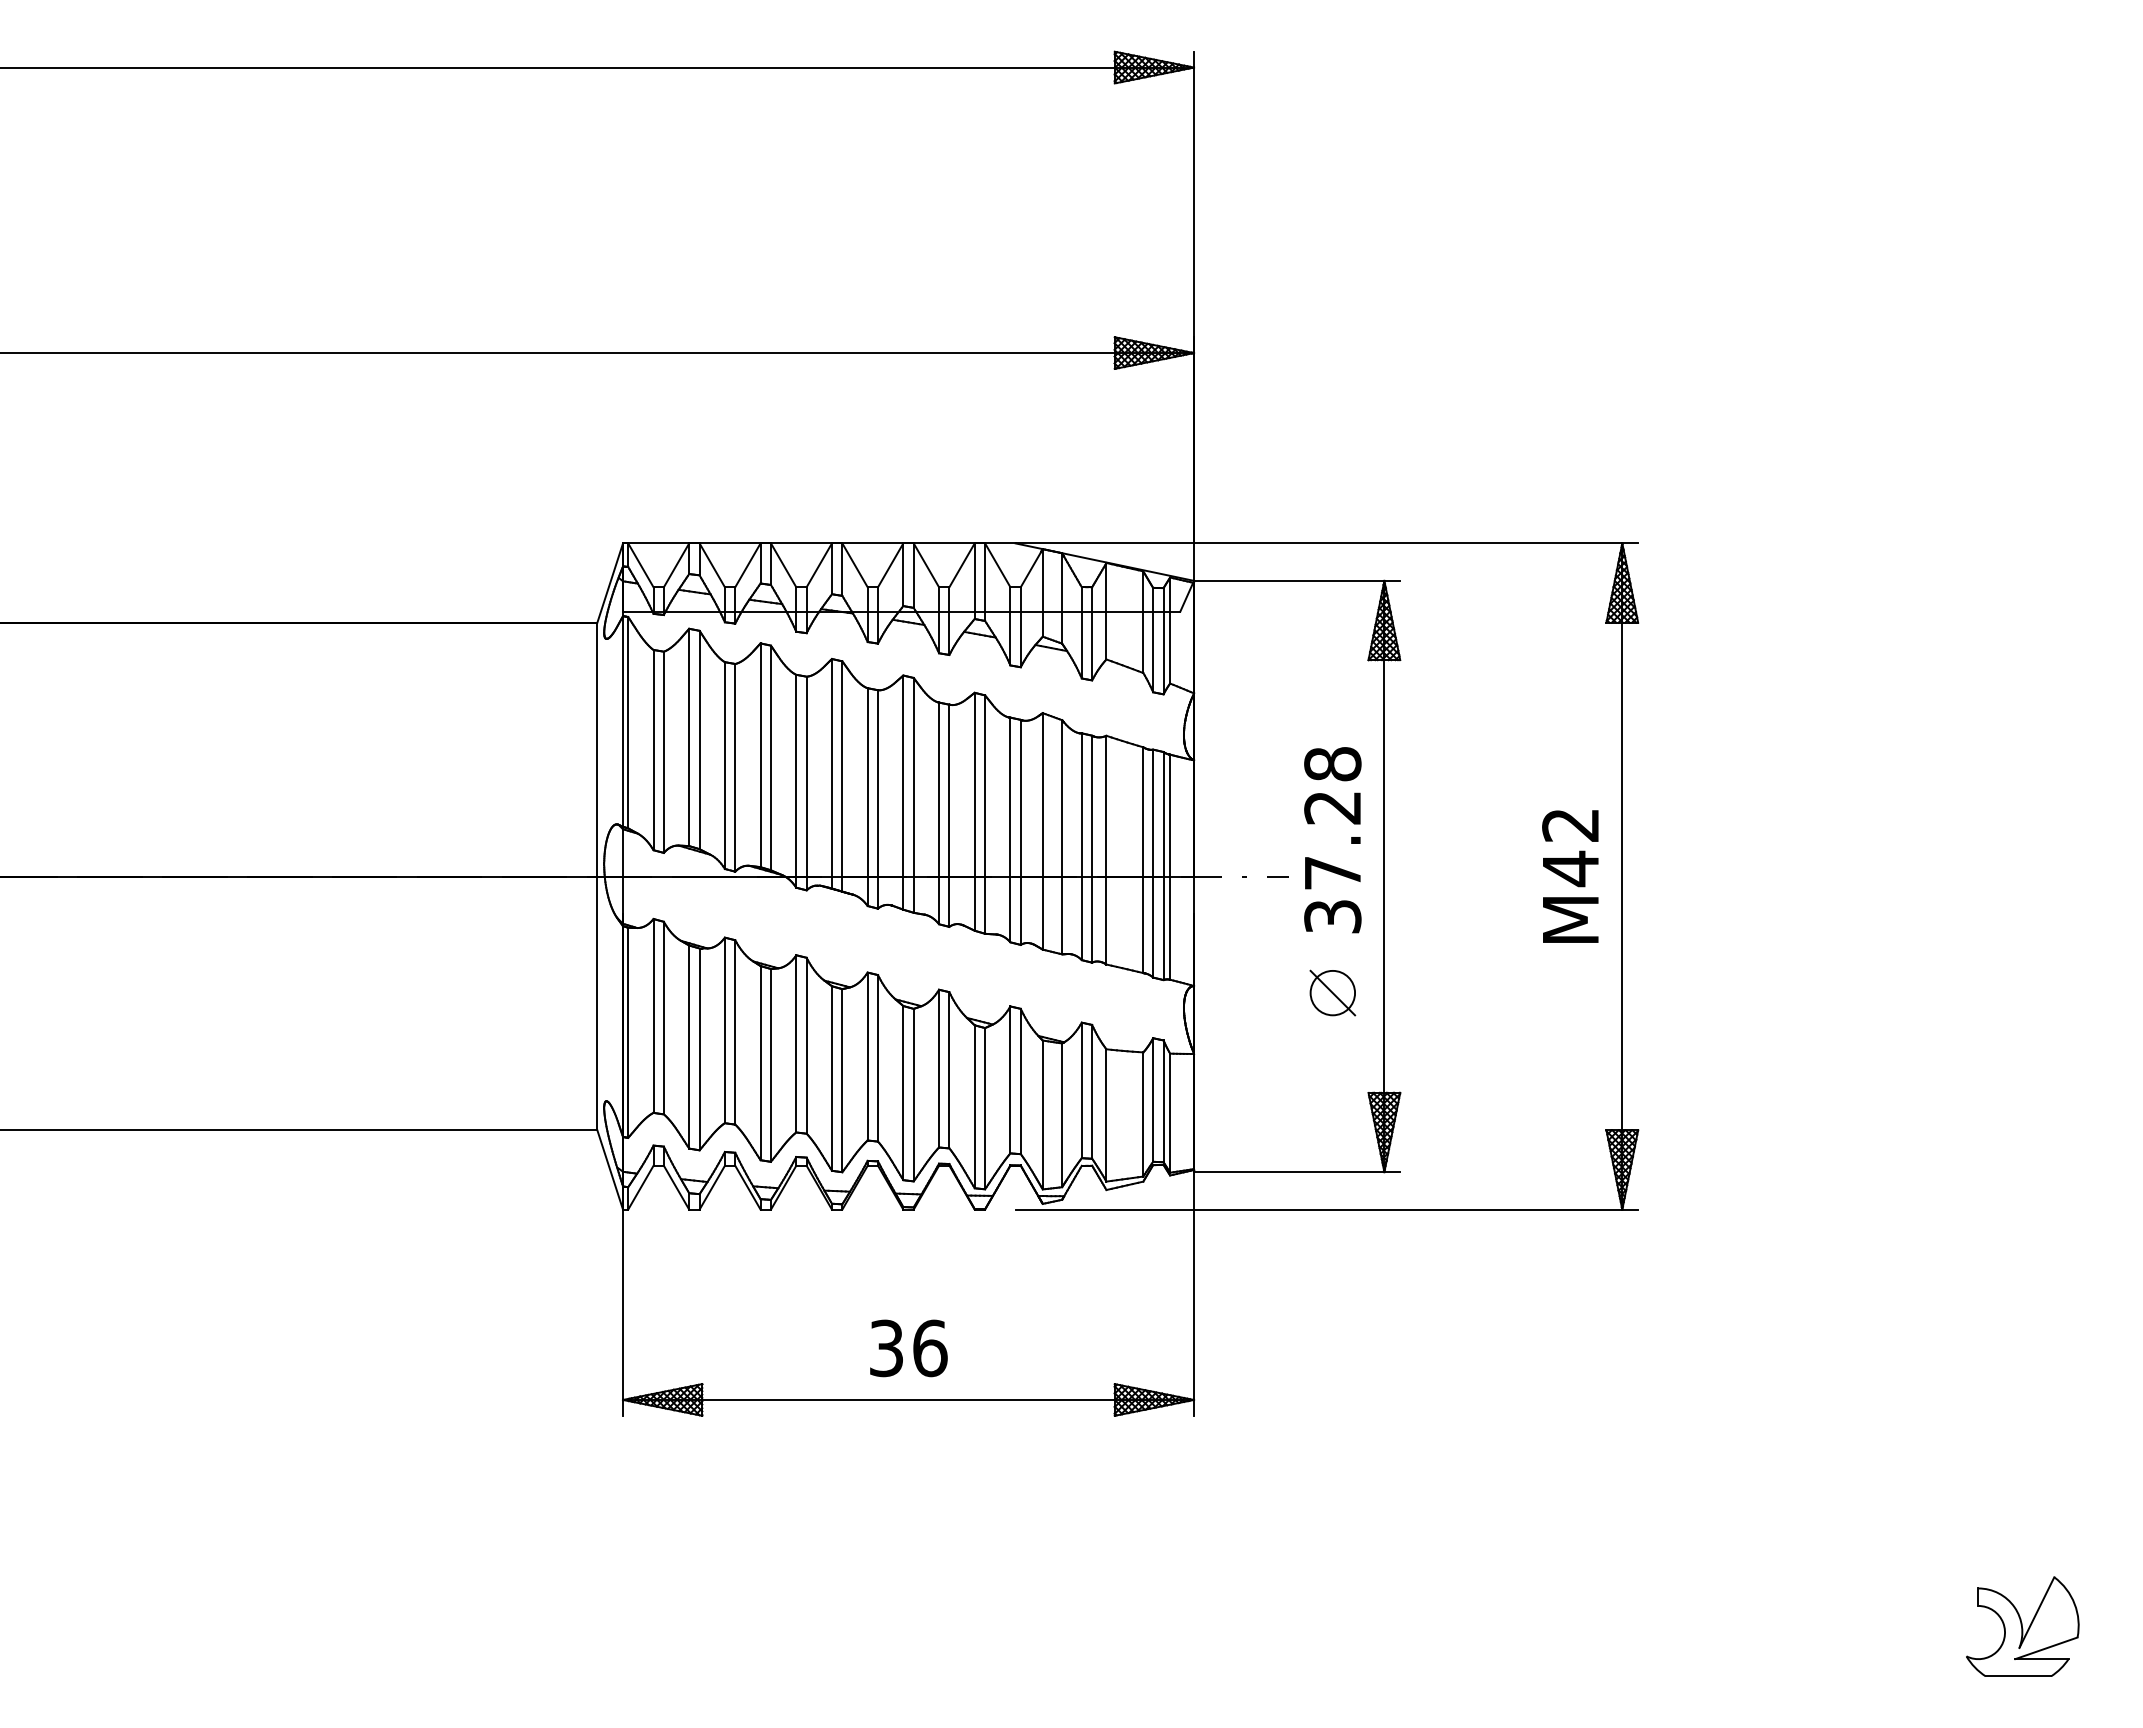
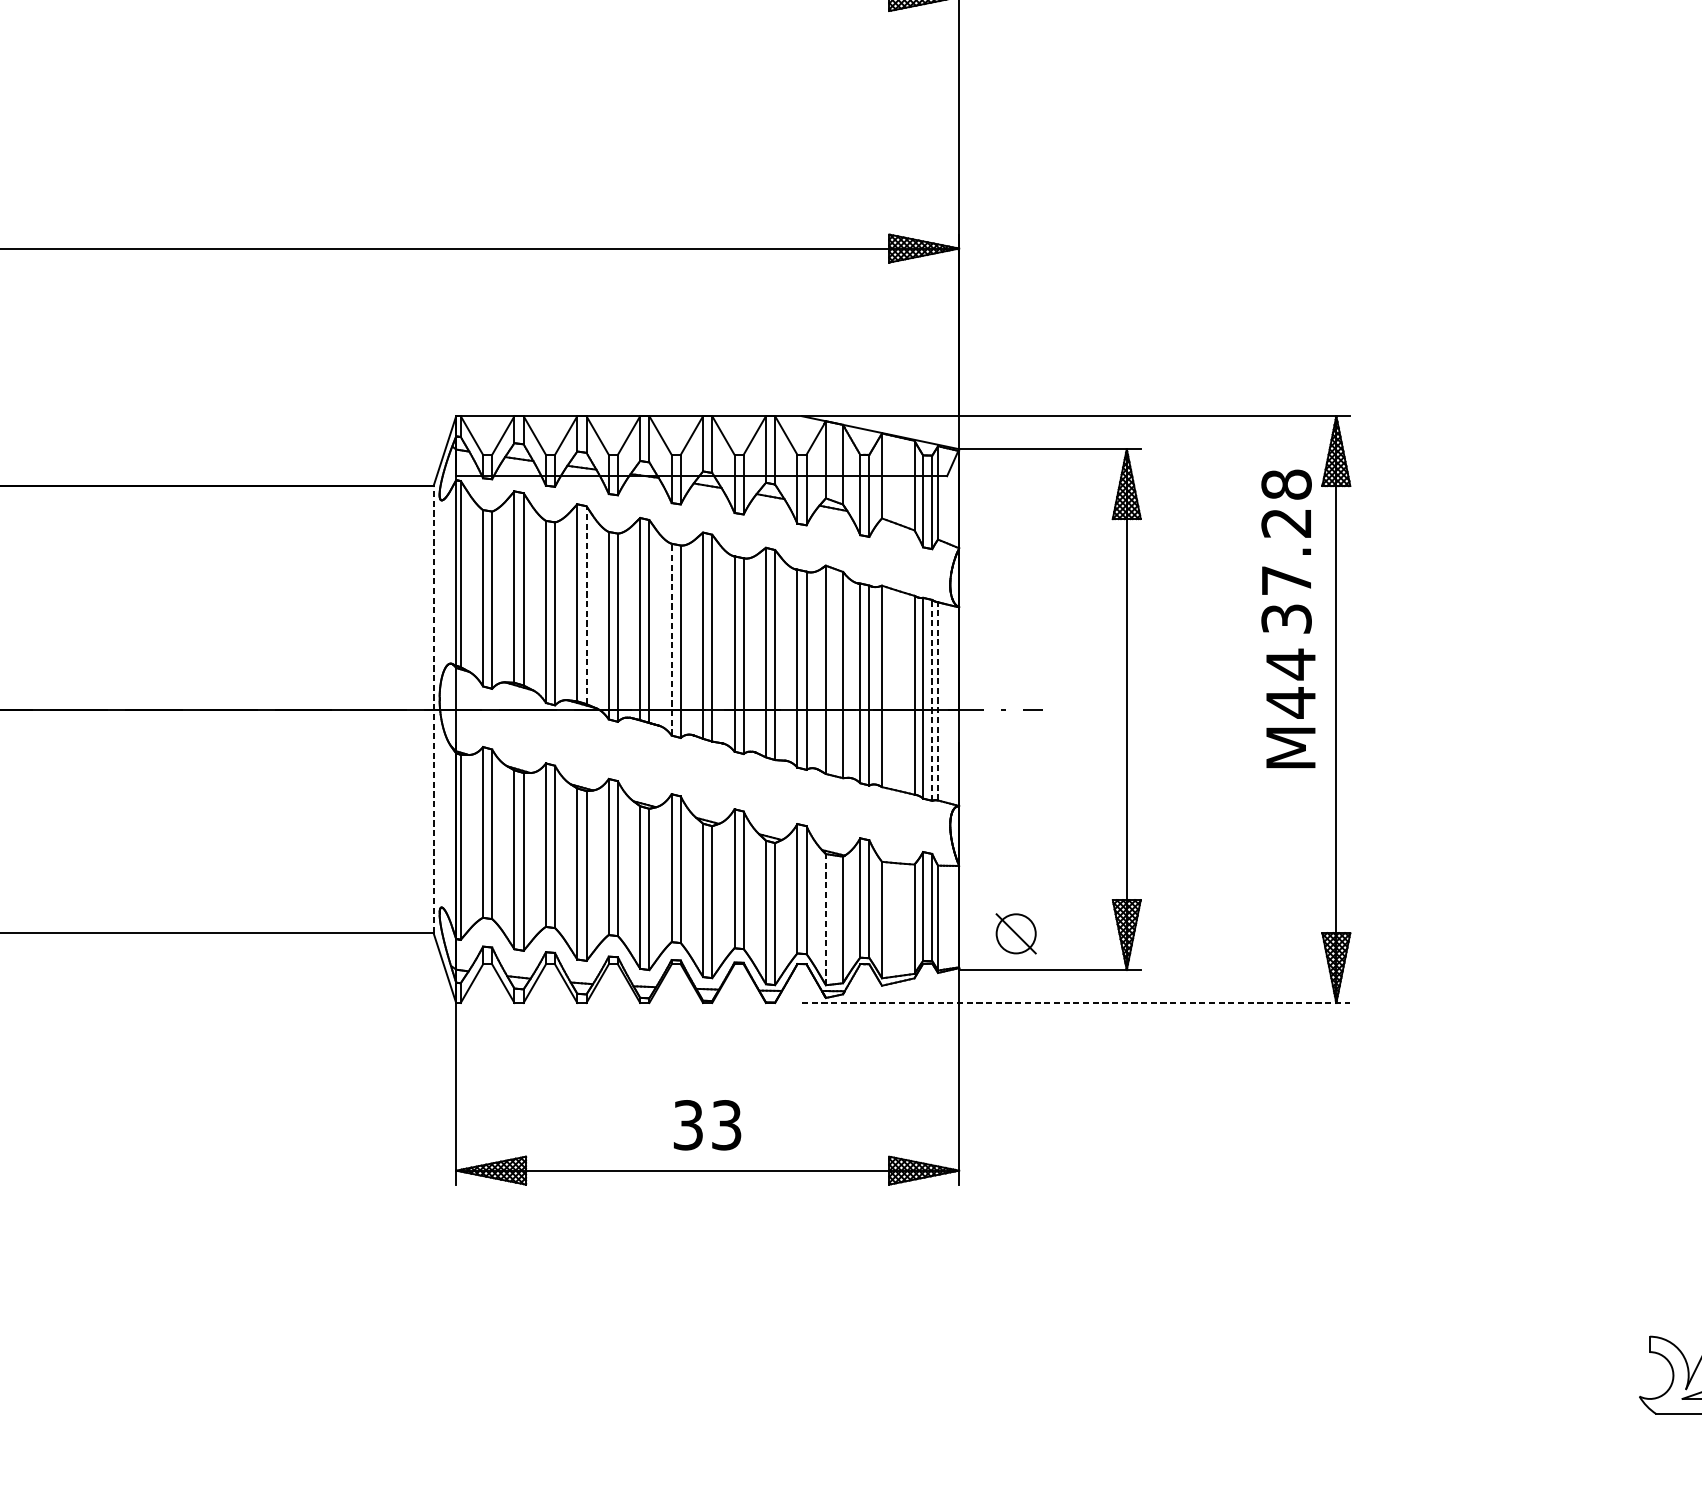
line: (770, 757) -> (586, 604), solid -> dashed
line: (867, 797) -> (671, 640), solid -> dashed
text: (1570, 825) -> (1290, 664), M42 -> M44
text: (1332, 840) -> (1286, 551), moved
line: (1163, 865) -> (932, 699), solid -> dashed
line: (1170, 867) -> (938, 701), solid -> dashed
line: (597, 876) -> (433, 709), solid -> dashed
part: (1332, 992) -> (1015, 933), moved
line: (1042, 1114) -> (825, 919), solid -> dashed
line: (1327, 1209) -> (1076, 1002), solid -> dashed
text: (930, 1348) -> (727, 1125), 36 -> 33

